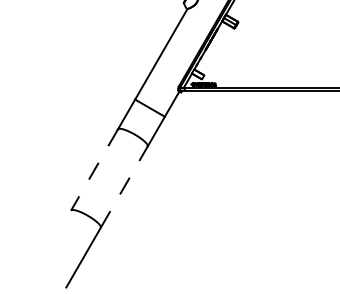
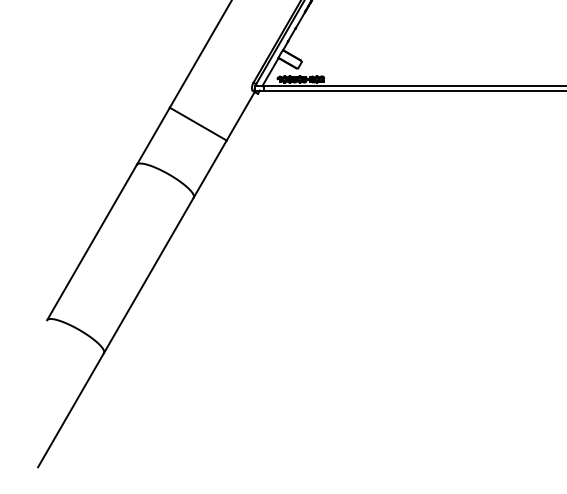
line: (94, 170) -> (92, 243), dashed -> solid
line: (124, 187) -> (149, 275), dashed -> solid

